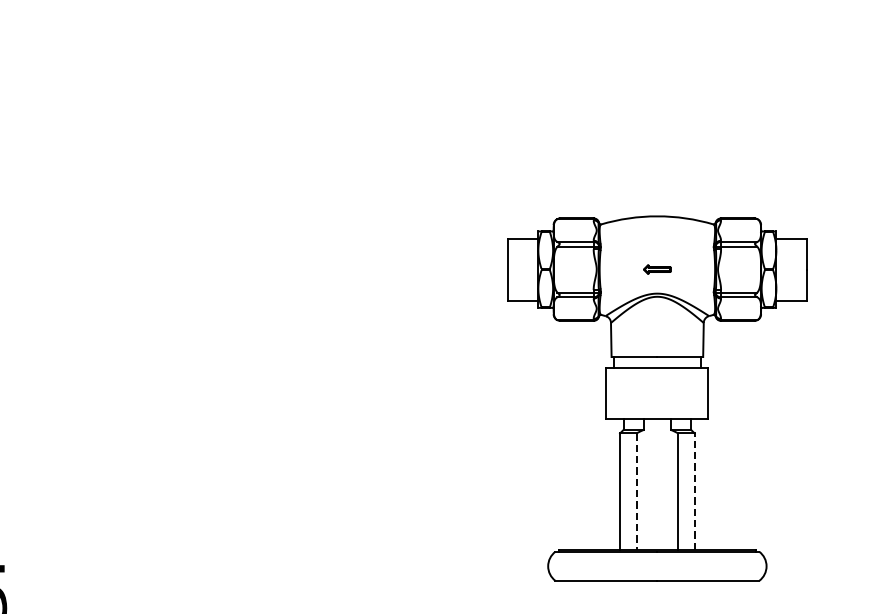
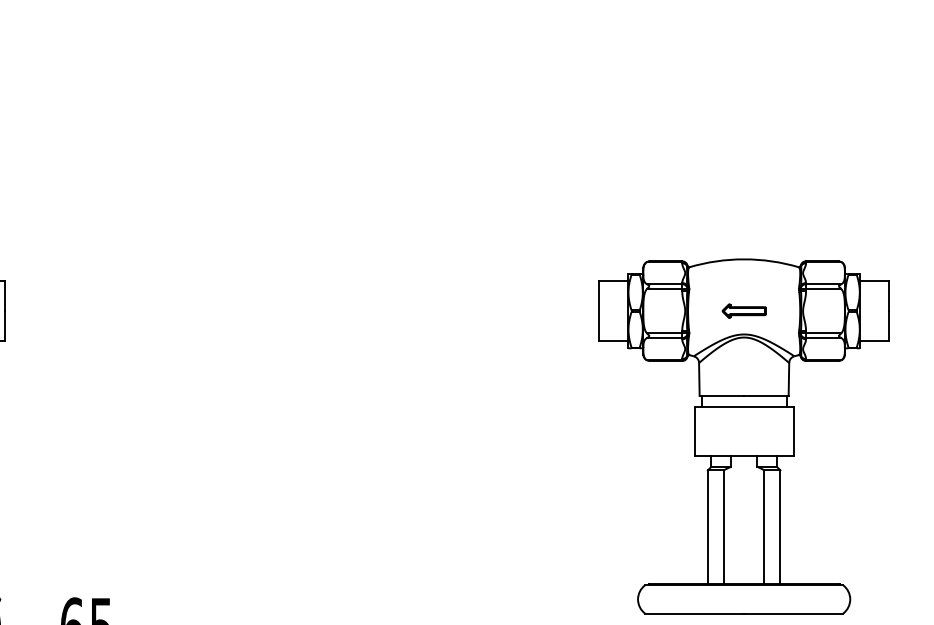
part: (656, 268) -> (743, 310), size x1.67
line: (636, 491) -> (723, 526), dashed -> solid
line: (694, 491) -> (780, 526), dashed -> solid

